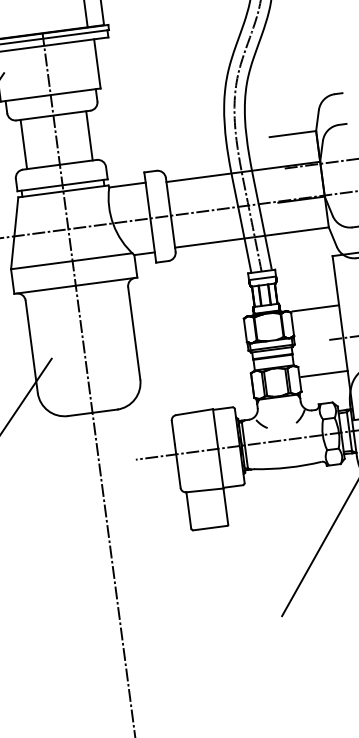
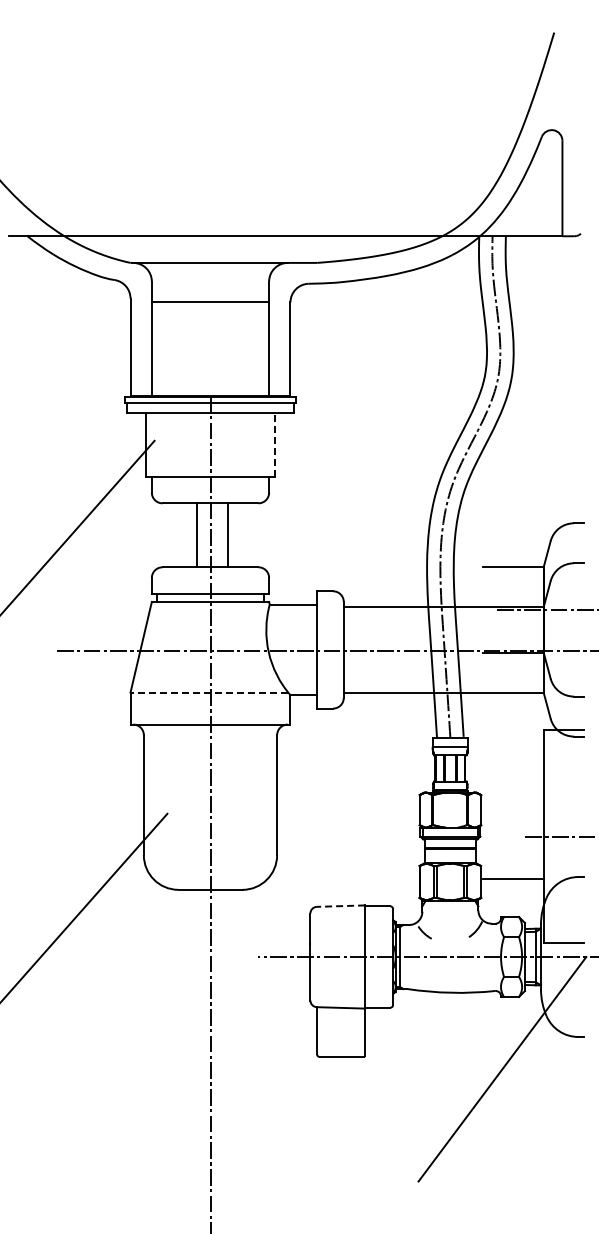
line: (97, 63) -> (275, 444), solid -> dashed
line: (89, 135) -> (228, 535), moved
line: (23, 144) -> (196, 535), moved
line: (71, 261) -> (209, 692), solid -> dashed
line: (315, 308) -> (513, 793), removed
line: (194, 412) -> (340, 906), solid -> dashed

